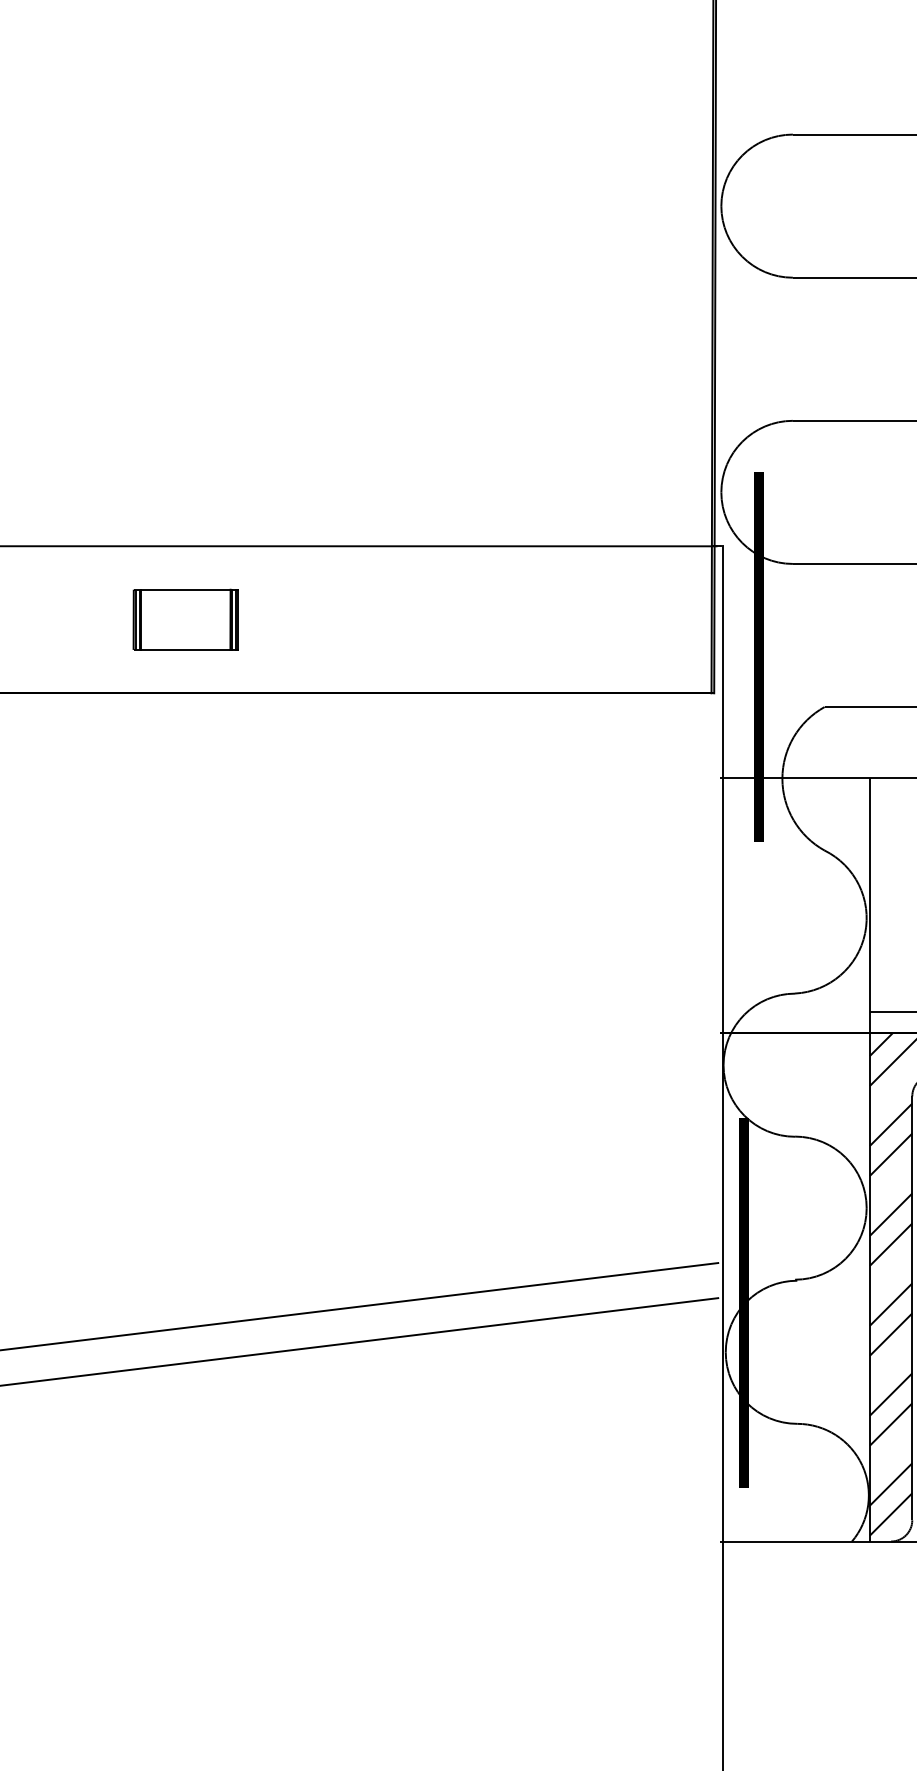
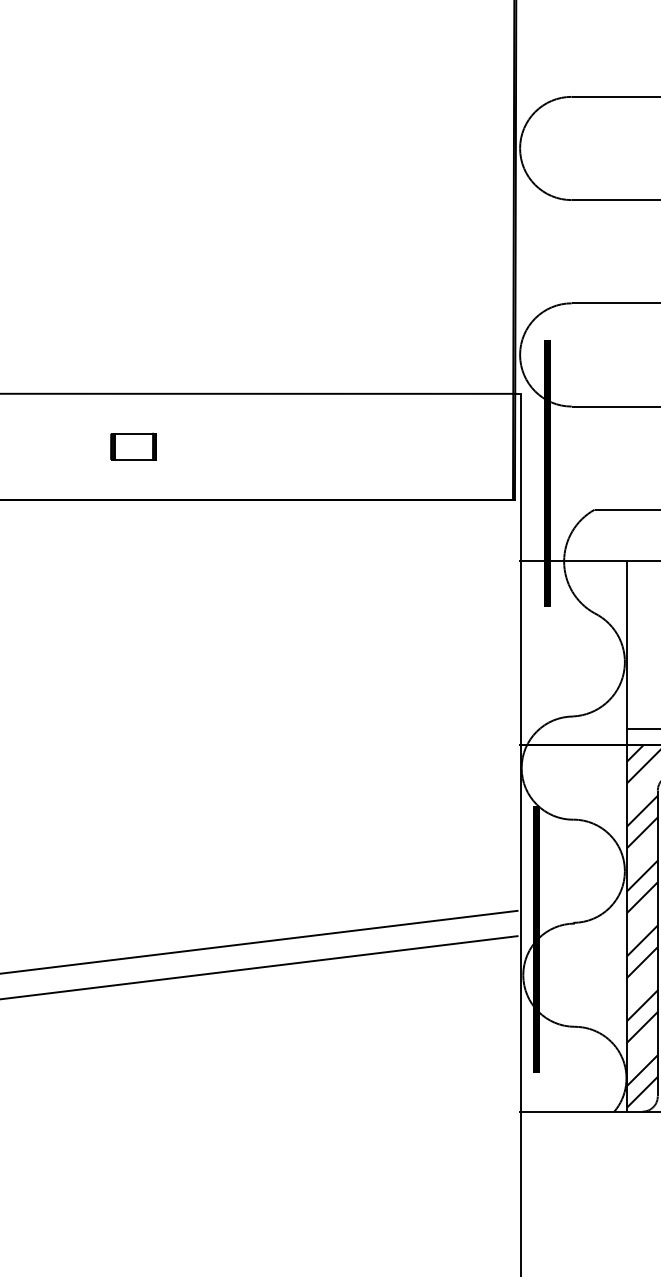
part: (185, 619) -> (133, 446), size x0.6

